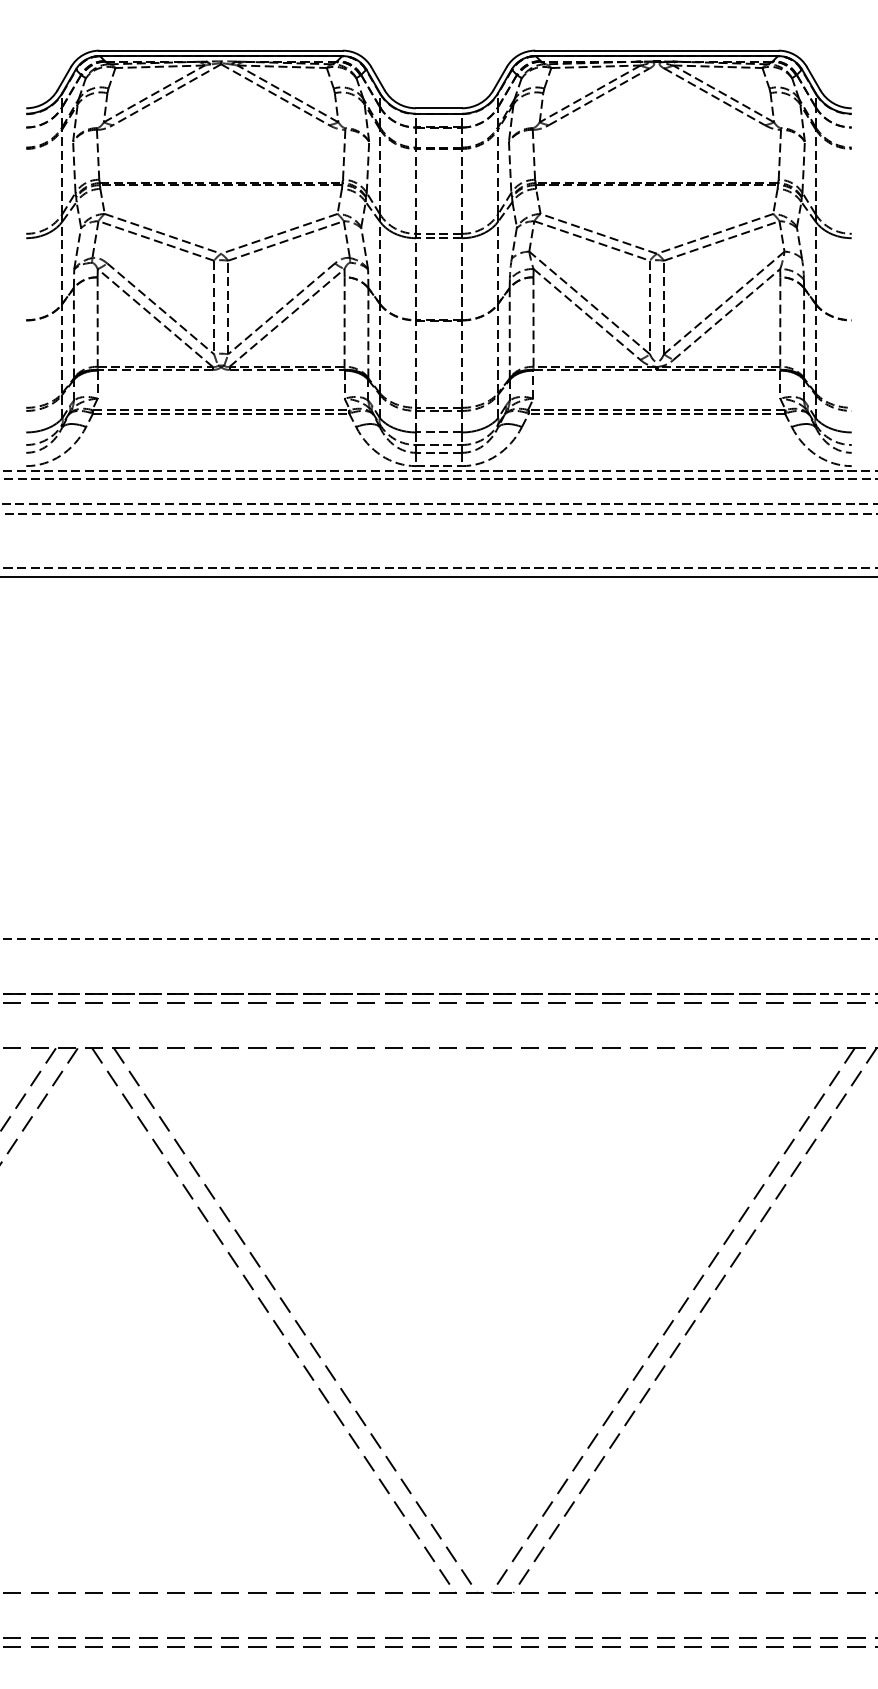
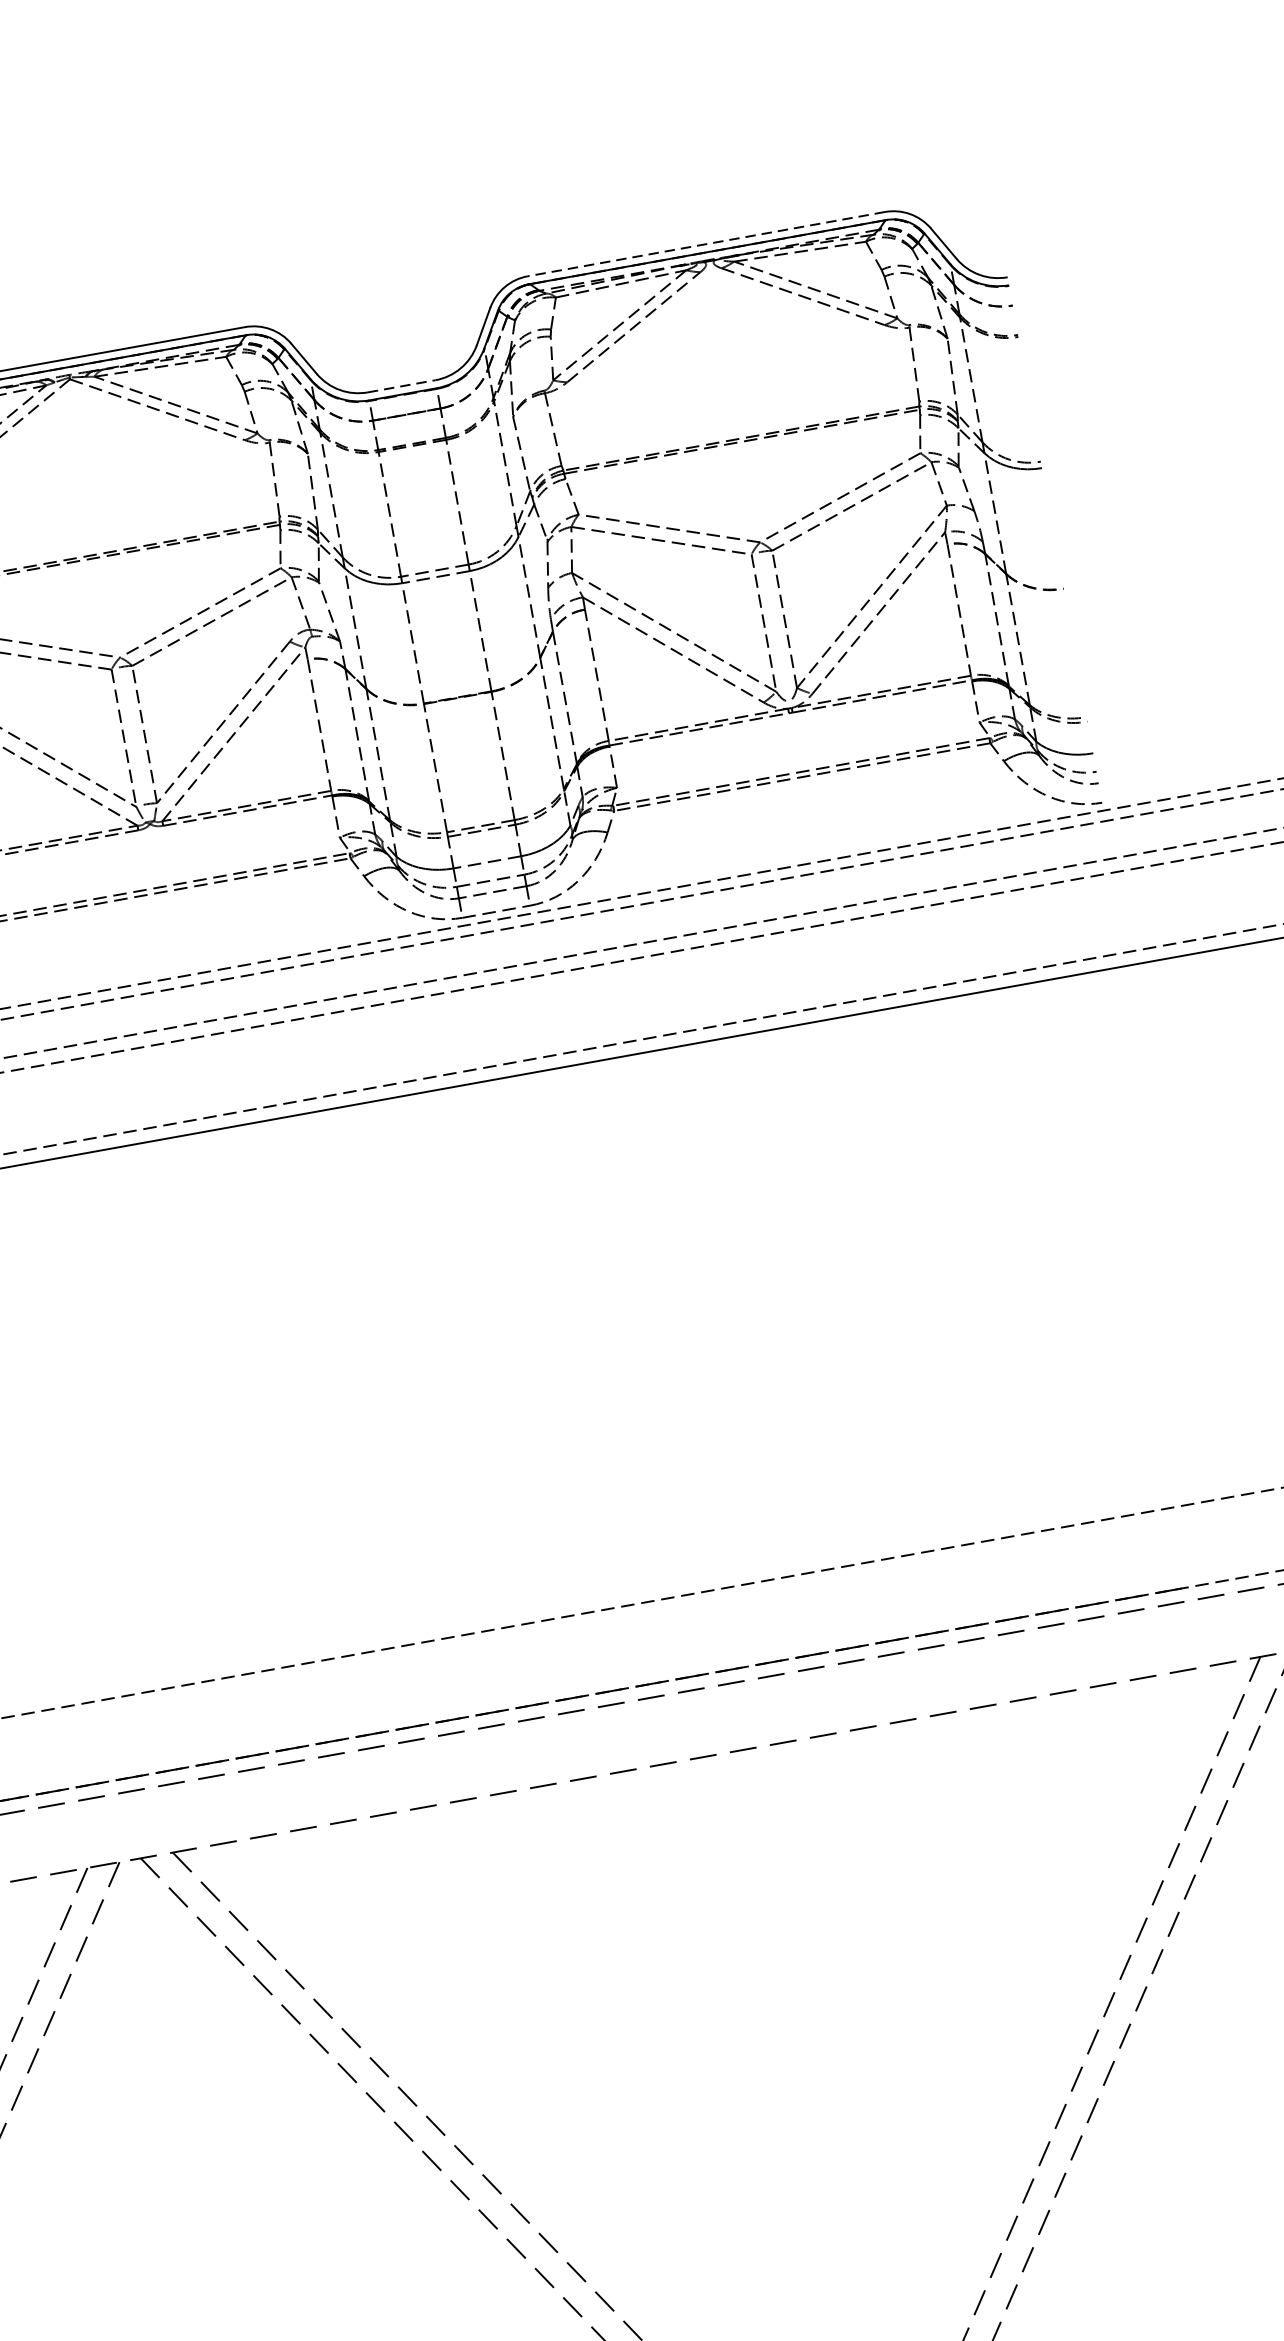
line: (656, 50) -> (705, 244), solid -> dashed
line: (439, 108) -> (402, 386), solid -> dashed

